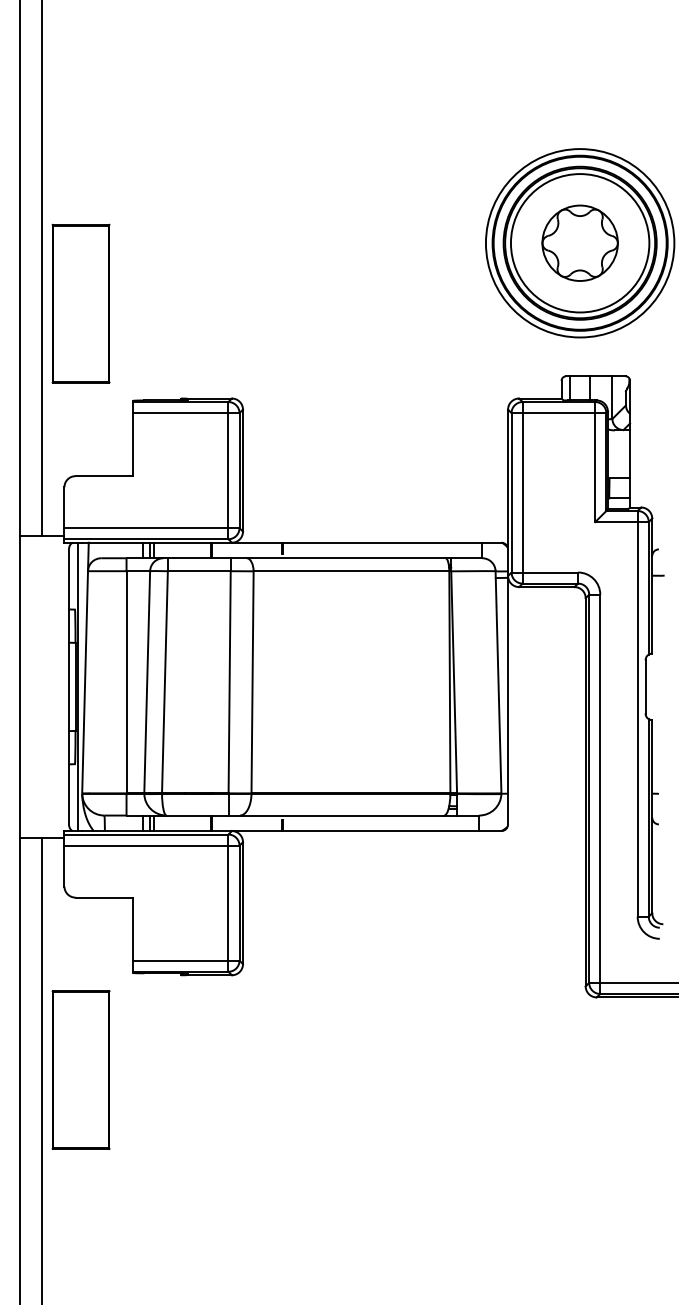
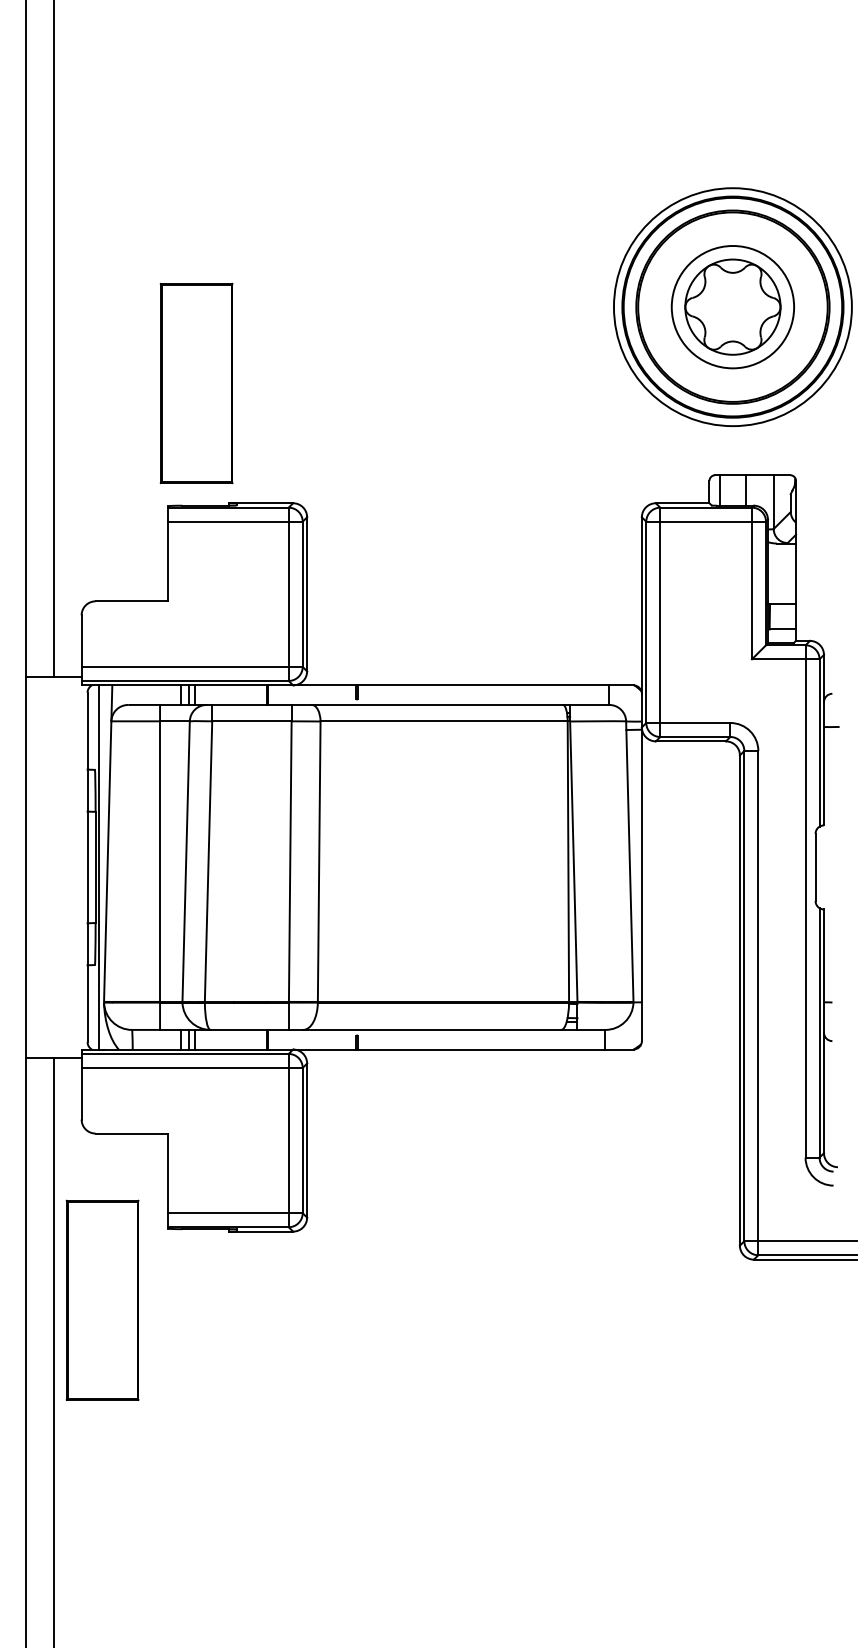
circle: (579, 242) -> (732, 306), size x0.7
part: (80, 303) -> (196, 383), moved
part: (80, 1069) -> (102, 1299), moved

